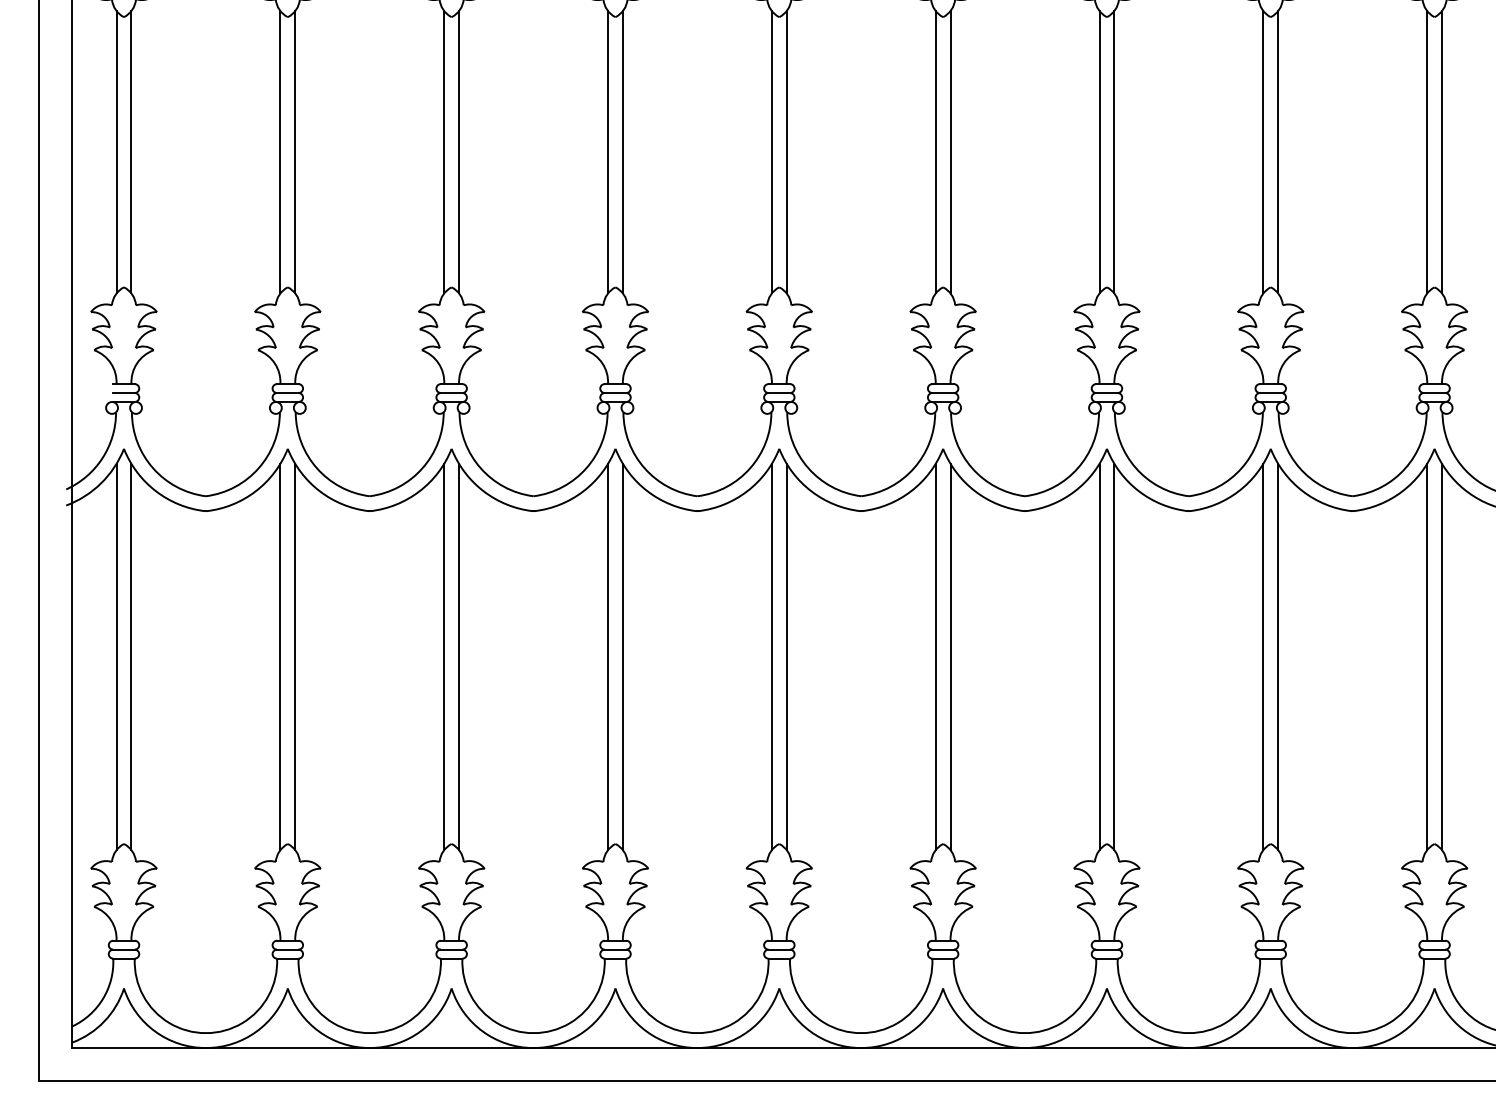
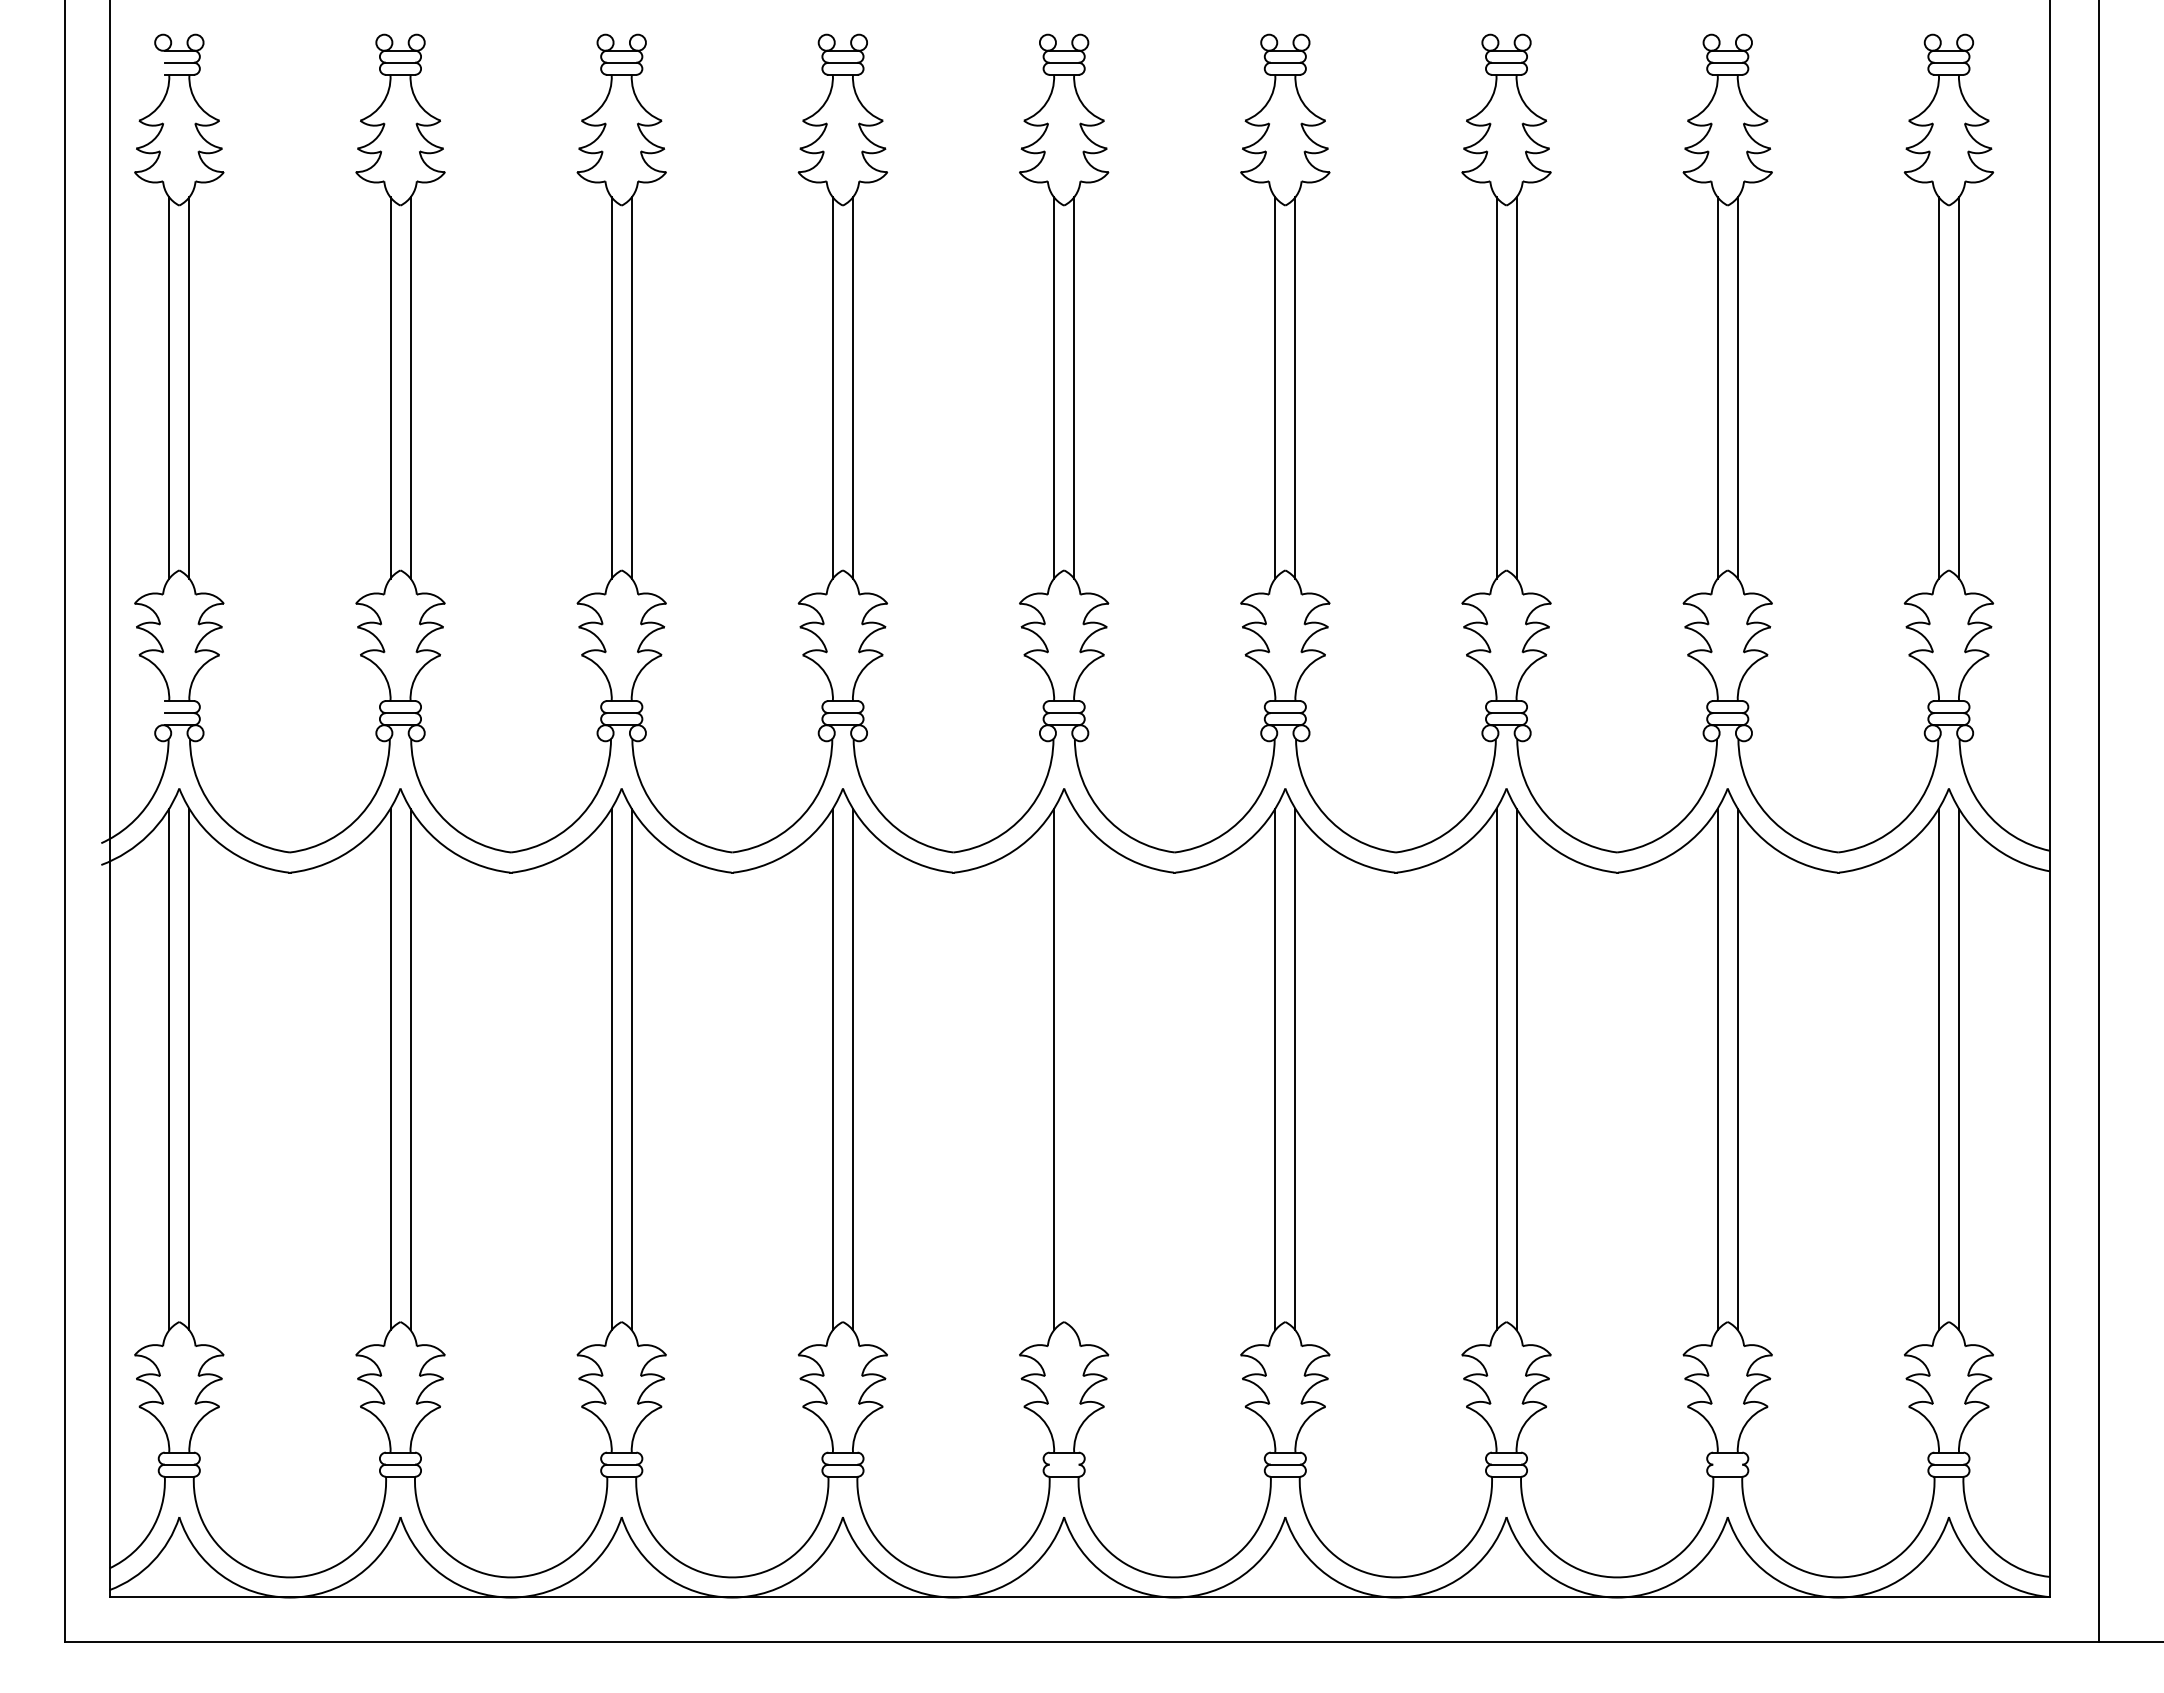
line: (786, 656) -> (1074, 1069), removed
line: (778, 949) -> (1063, 1464), removed
line: (1270, 949) -> (1727, 1464), removed

